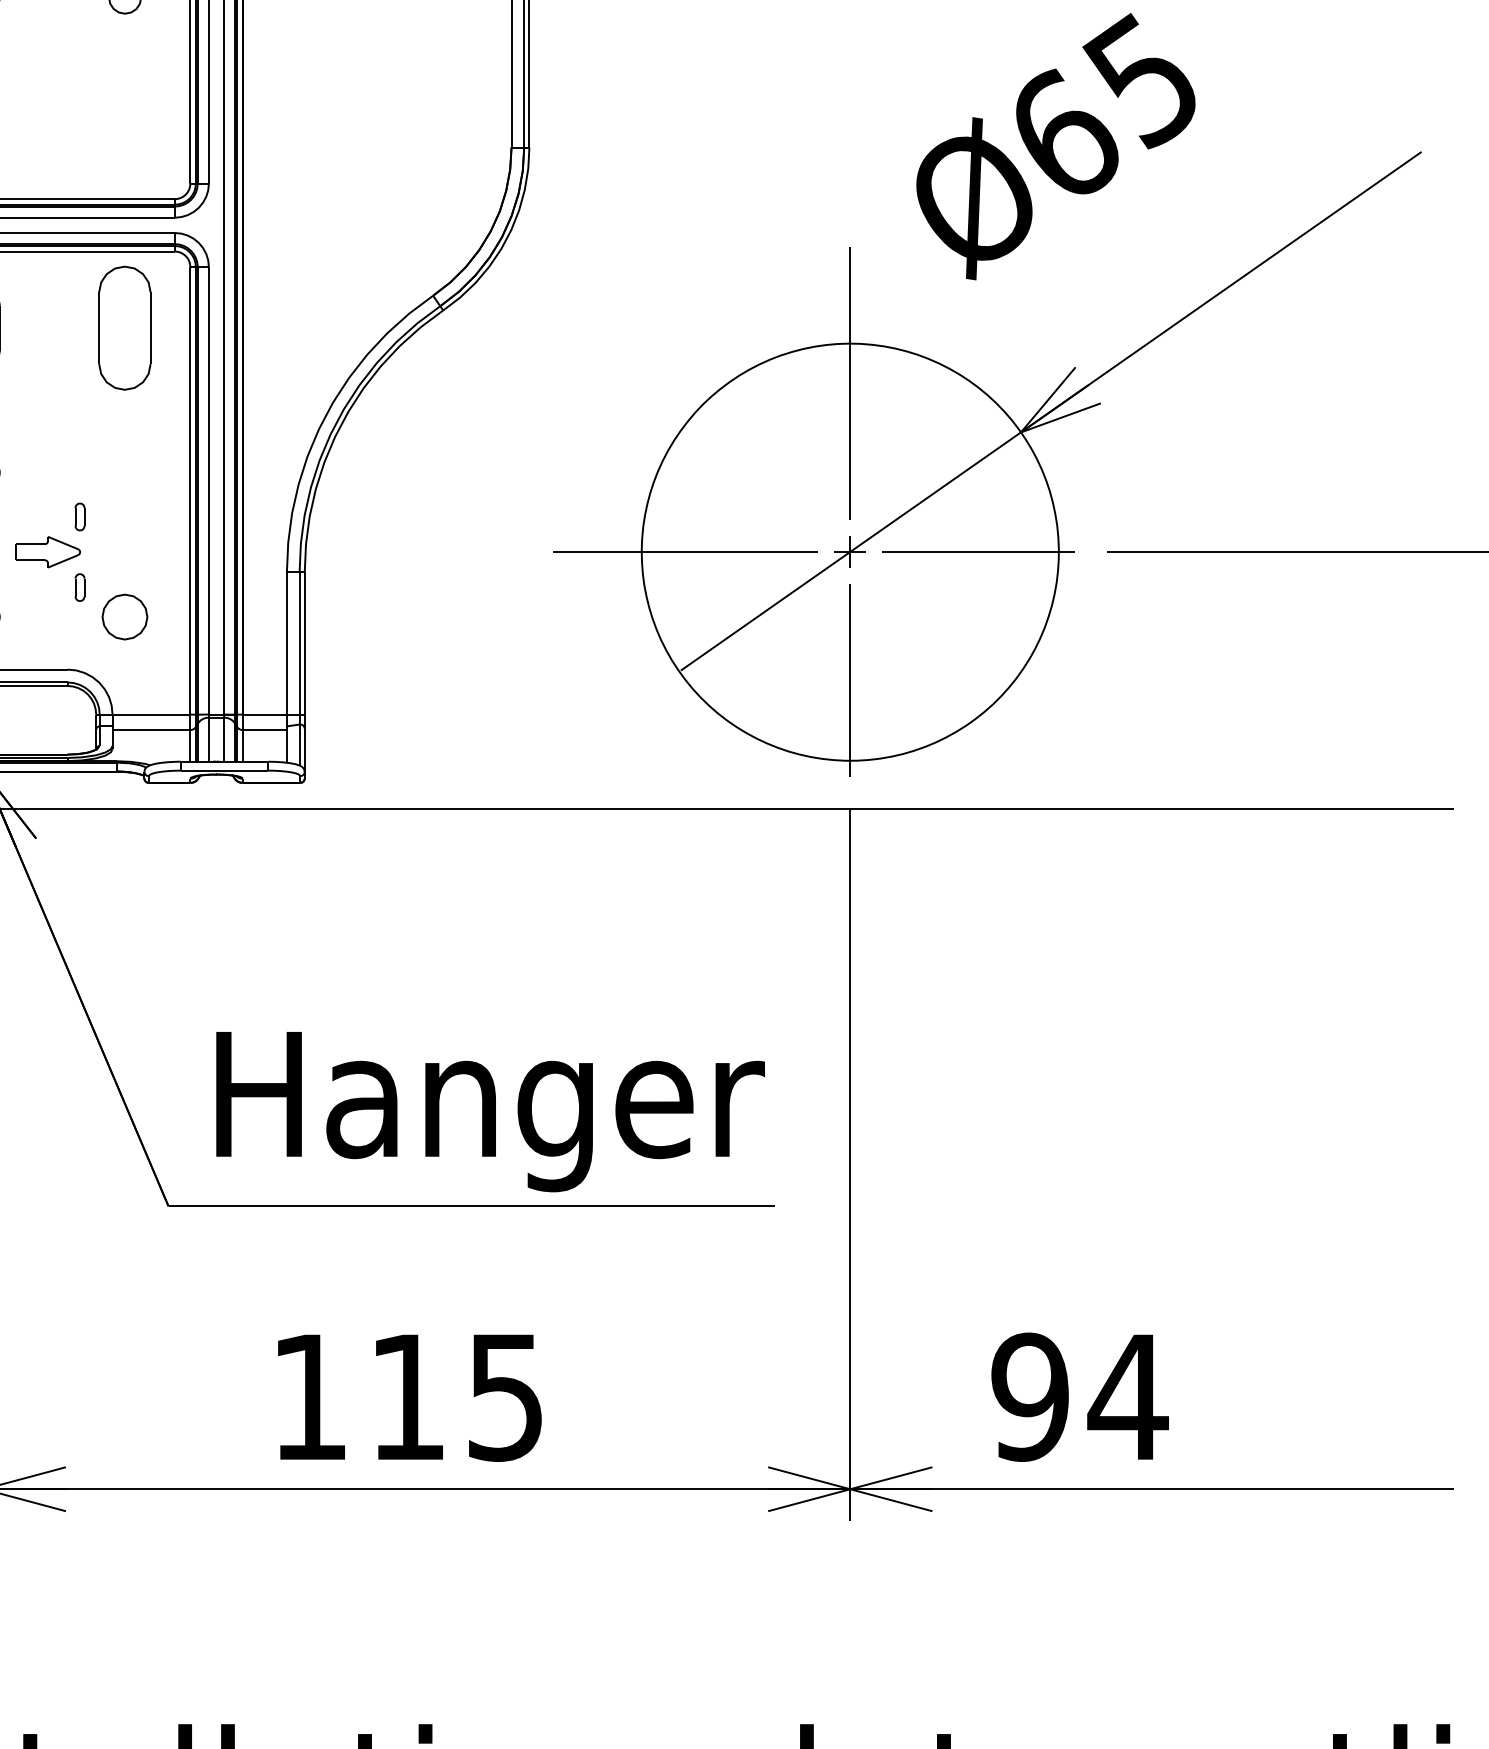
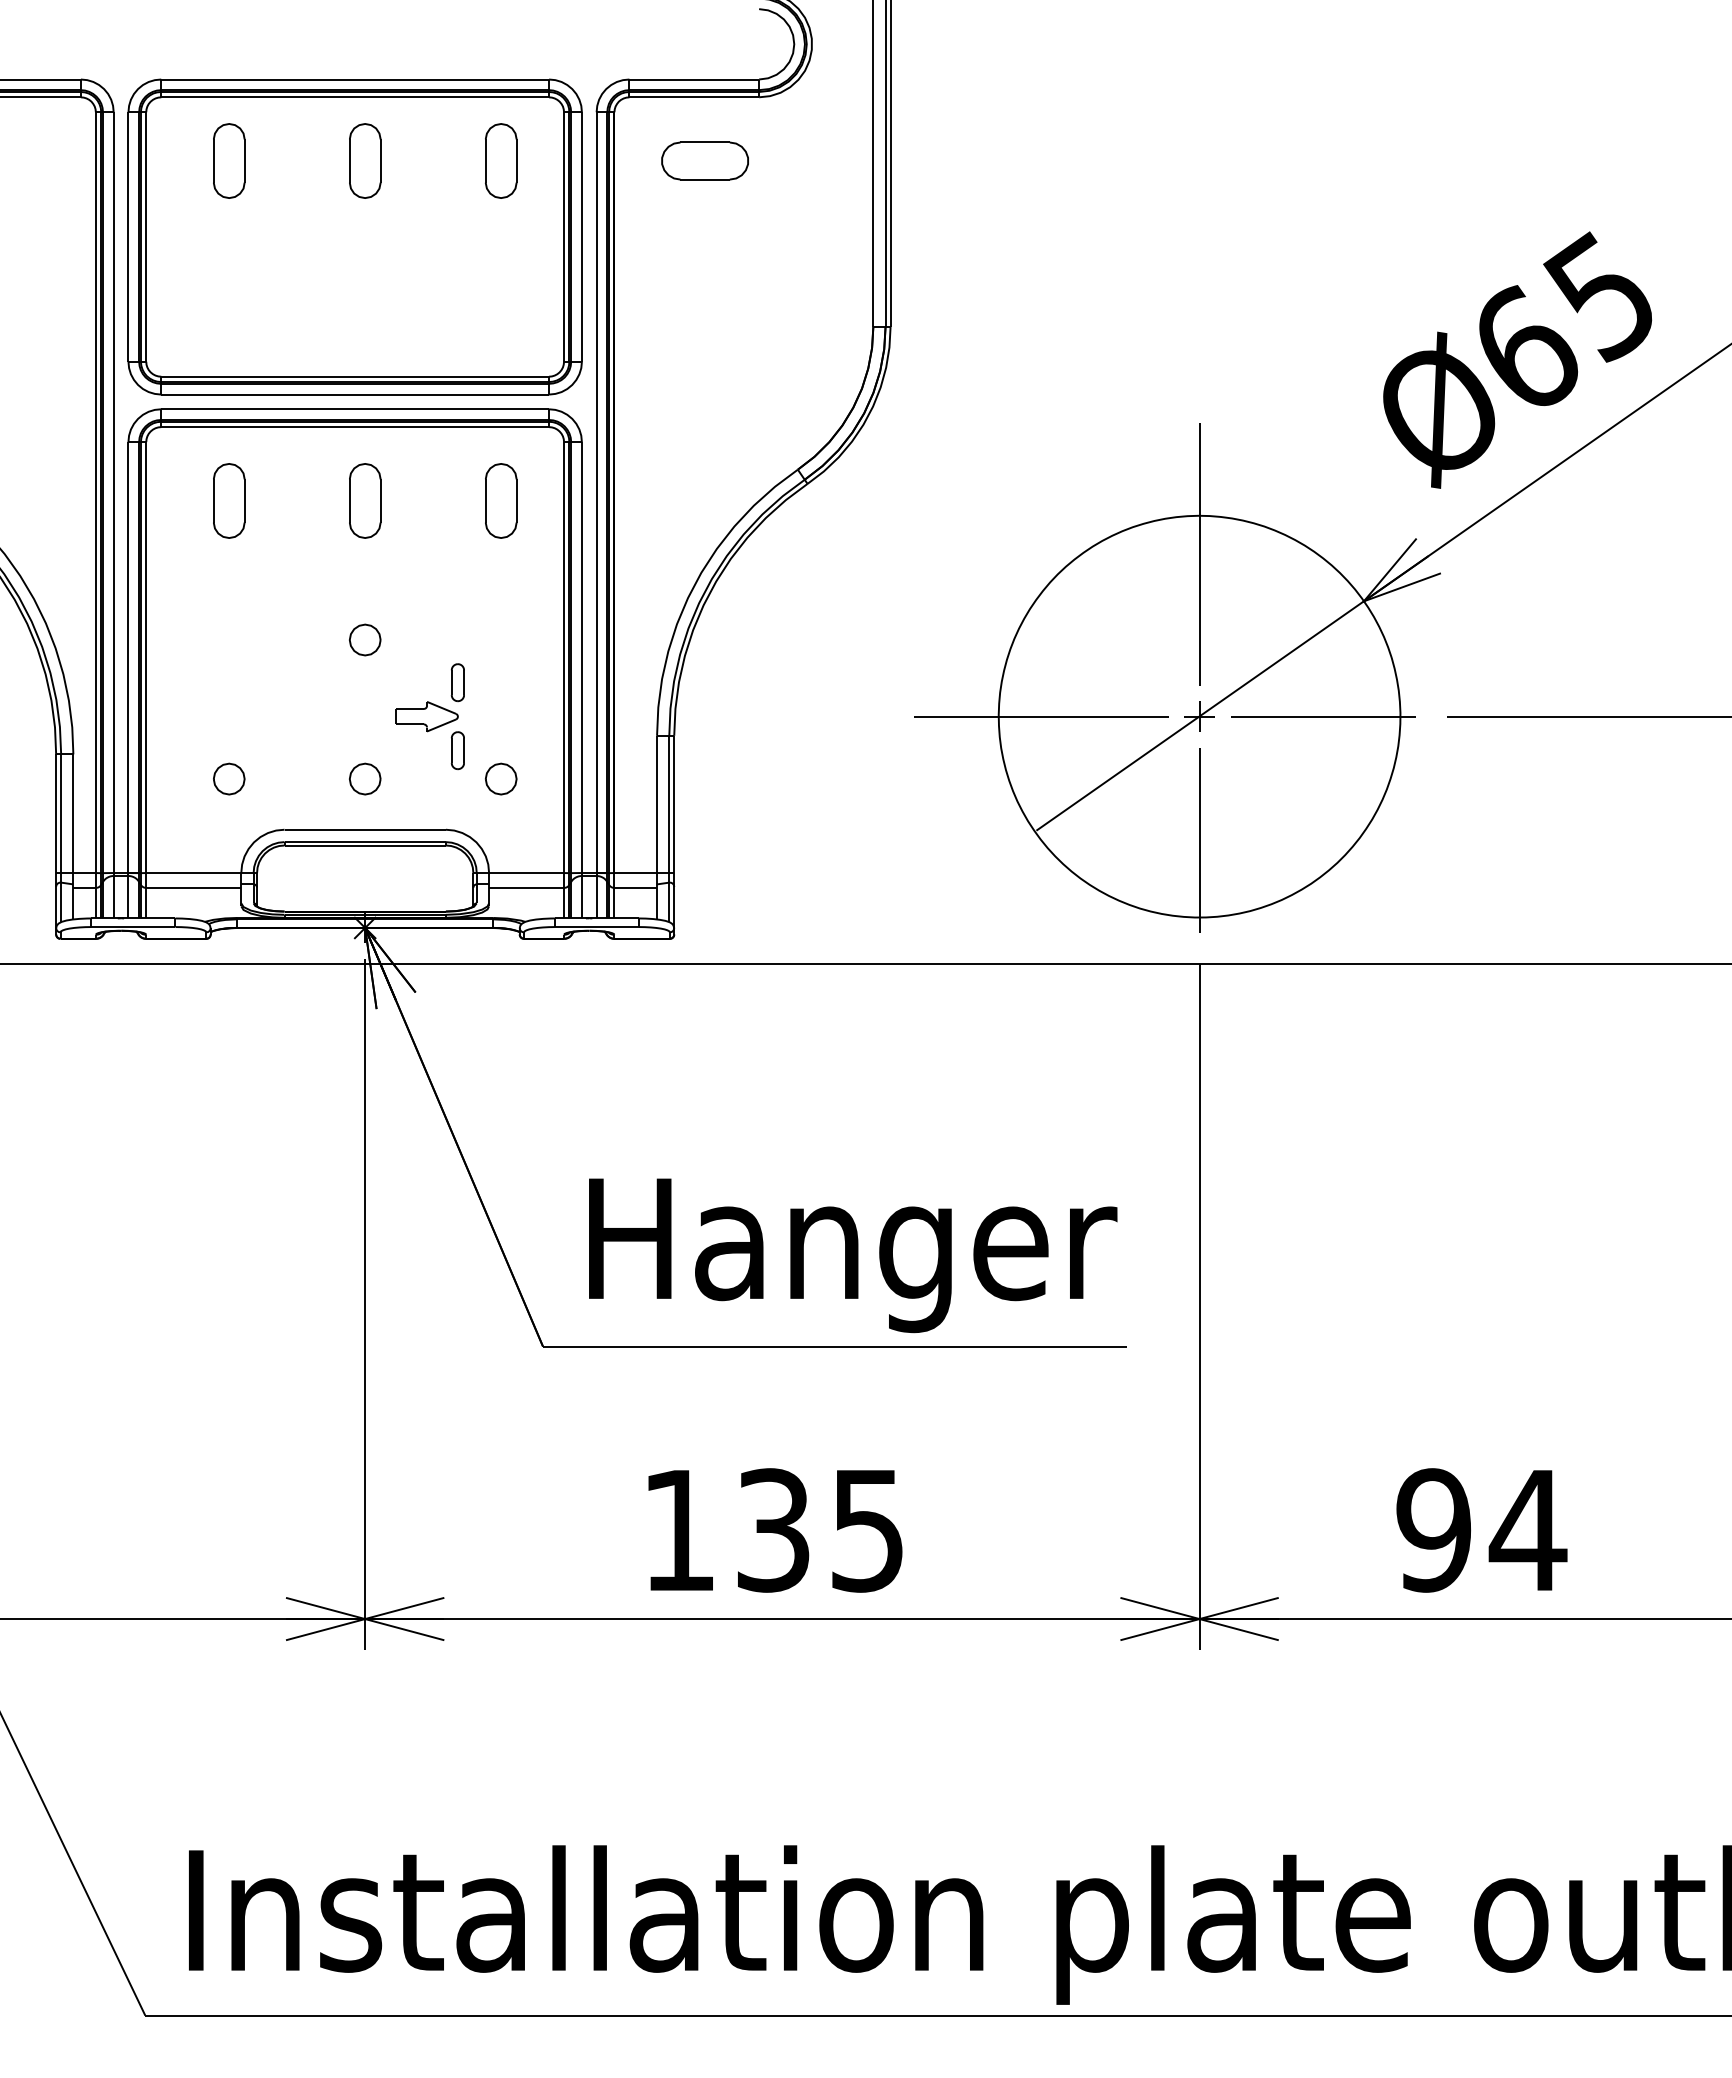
text: (1055, 146) -> (1517, 359), moved
part: (125, 327) -> (501, 500), size x0.62
part: (79, 516) -> (457, 682), size x1.43
part: (79, 587) -> (457, 750), size x1.43
part: (125, 616) -> (501, 778), size x0.71
text: (407, 1397) -> (773, 1530), 115 -> 135
text: (1079, 1397) -> (1481, 1530), moved

